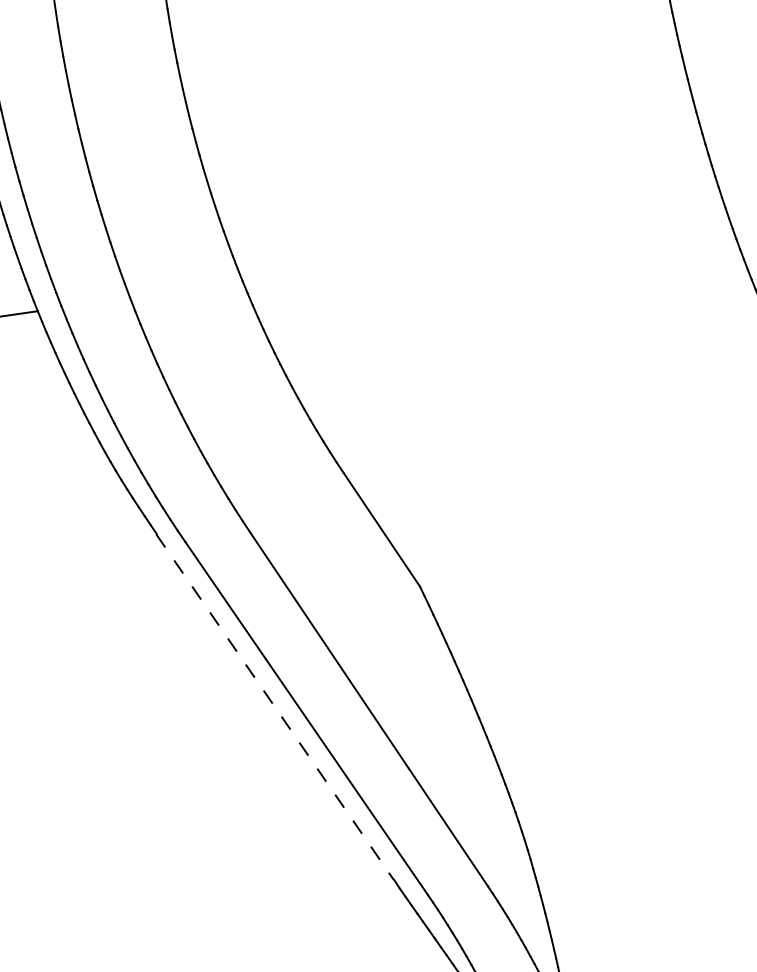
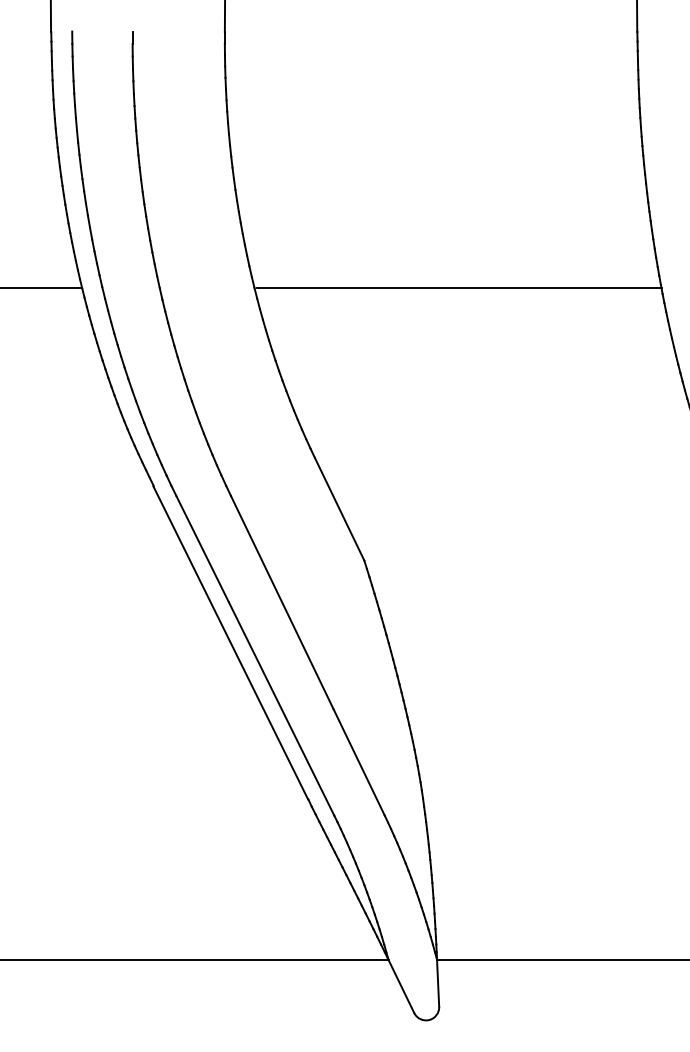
line: (486, 246) -> (459, 288), added
line: (274, 706) -> (230, 642), dashed -> solid

